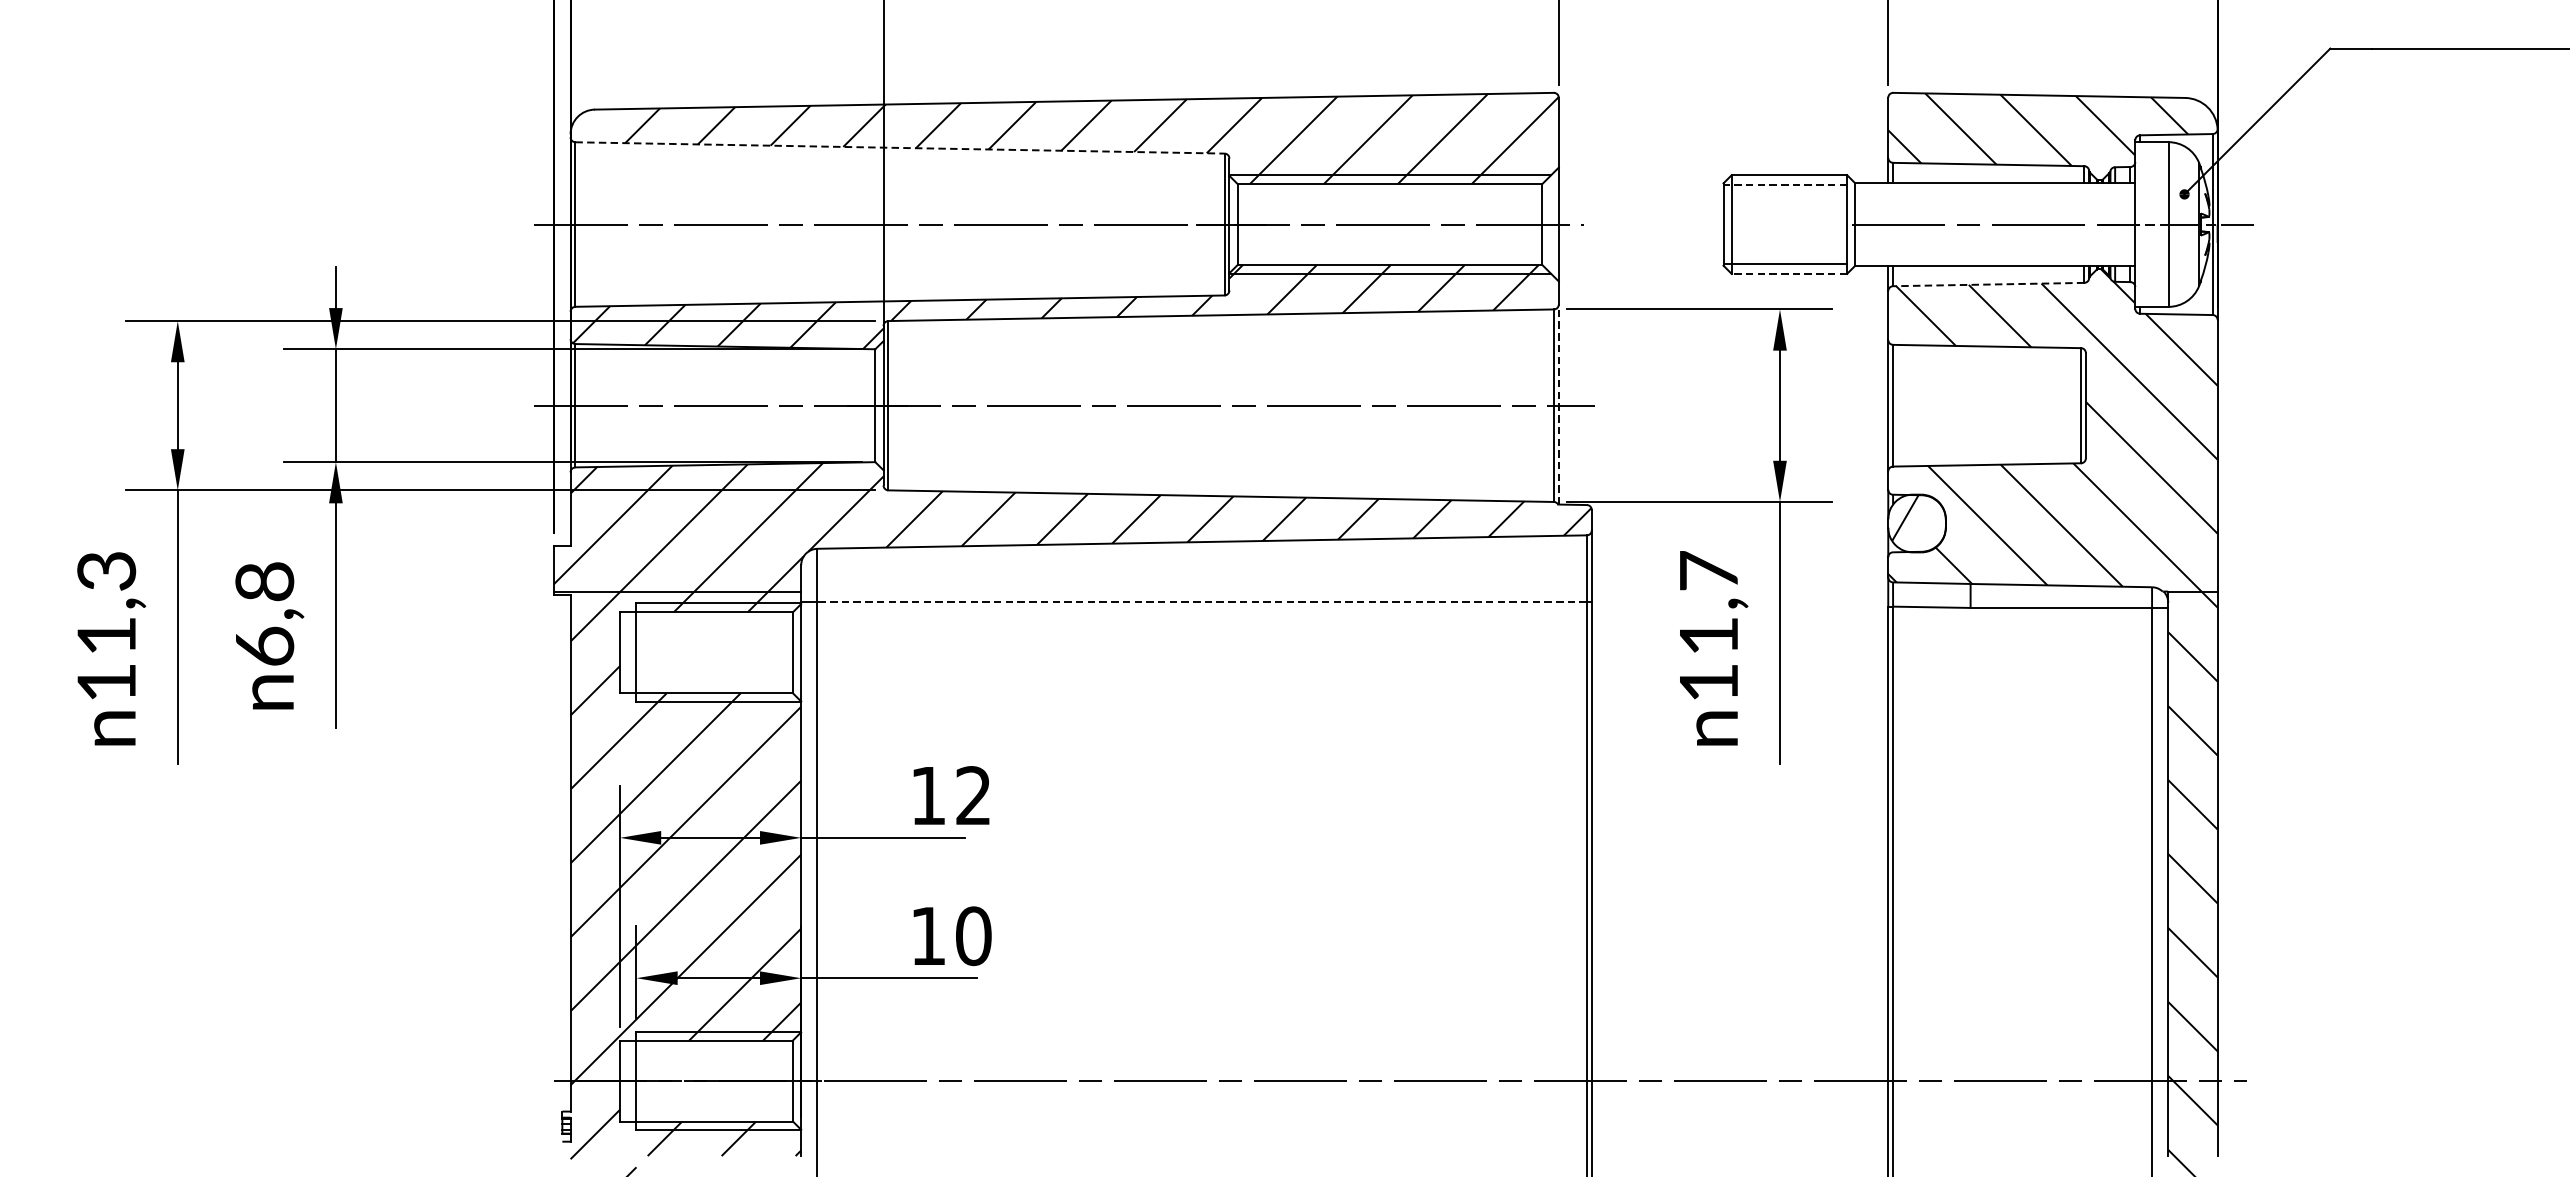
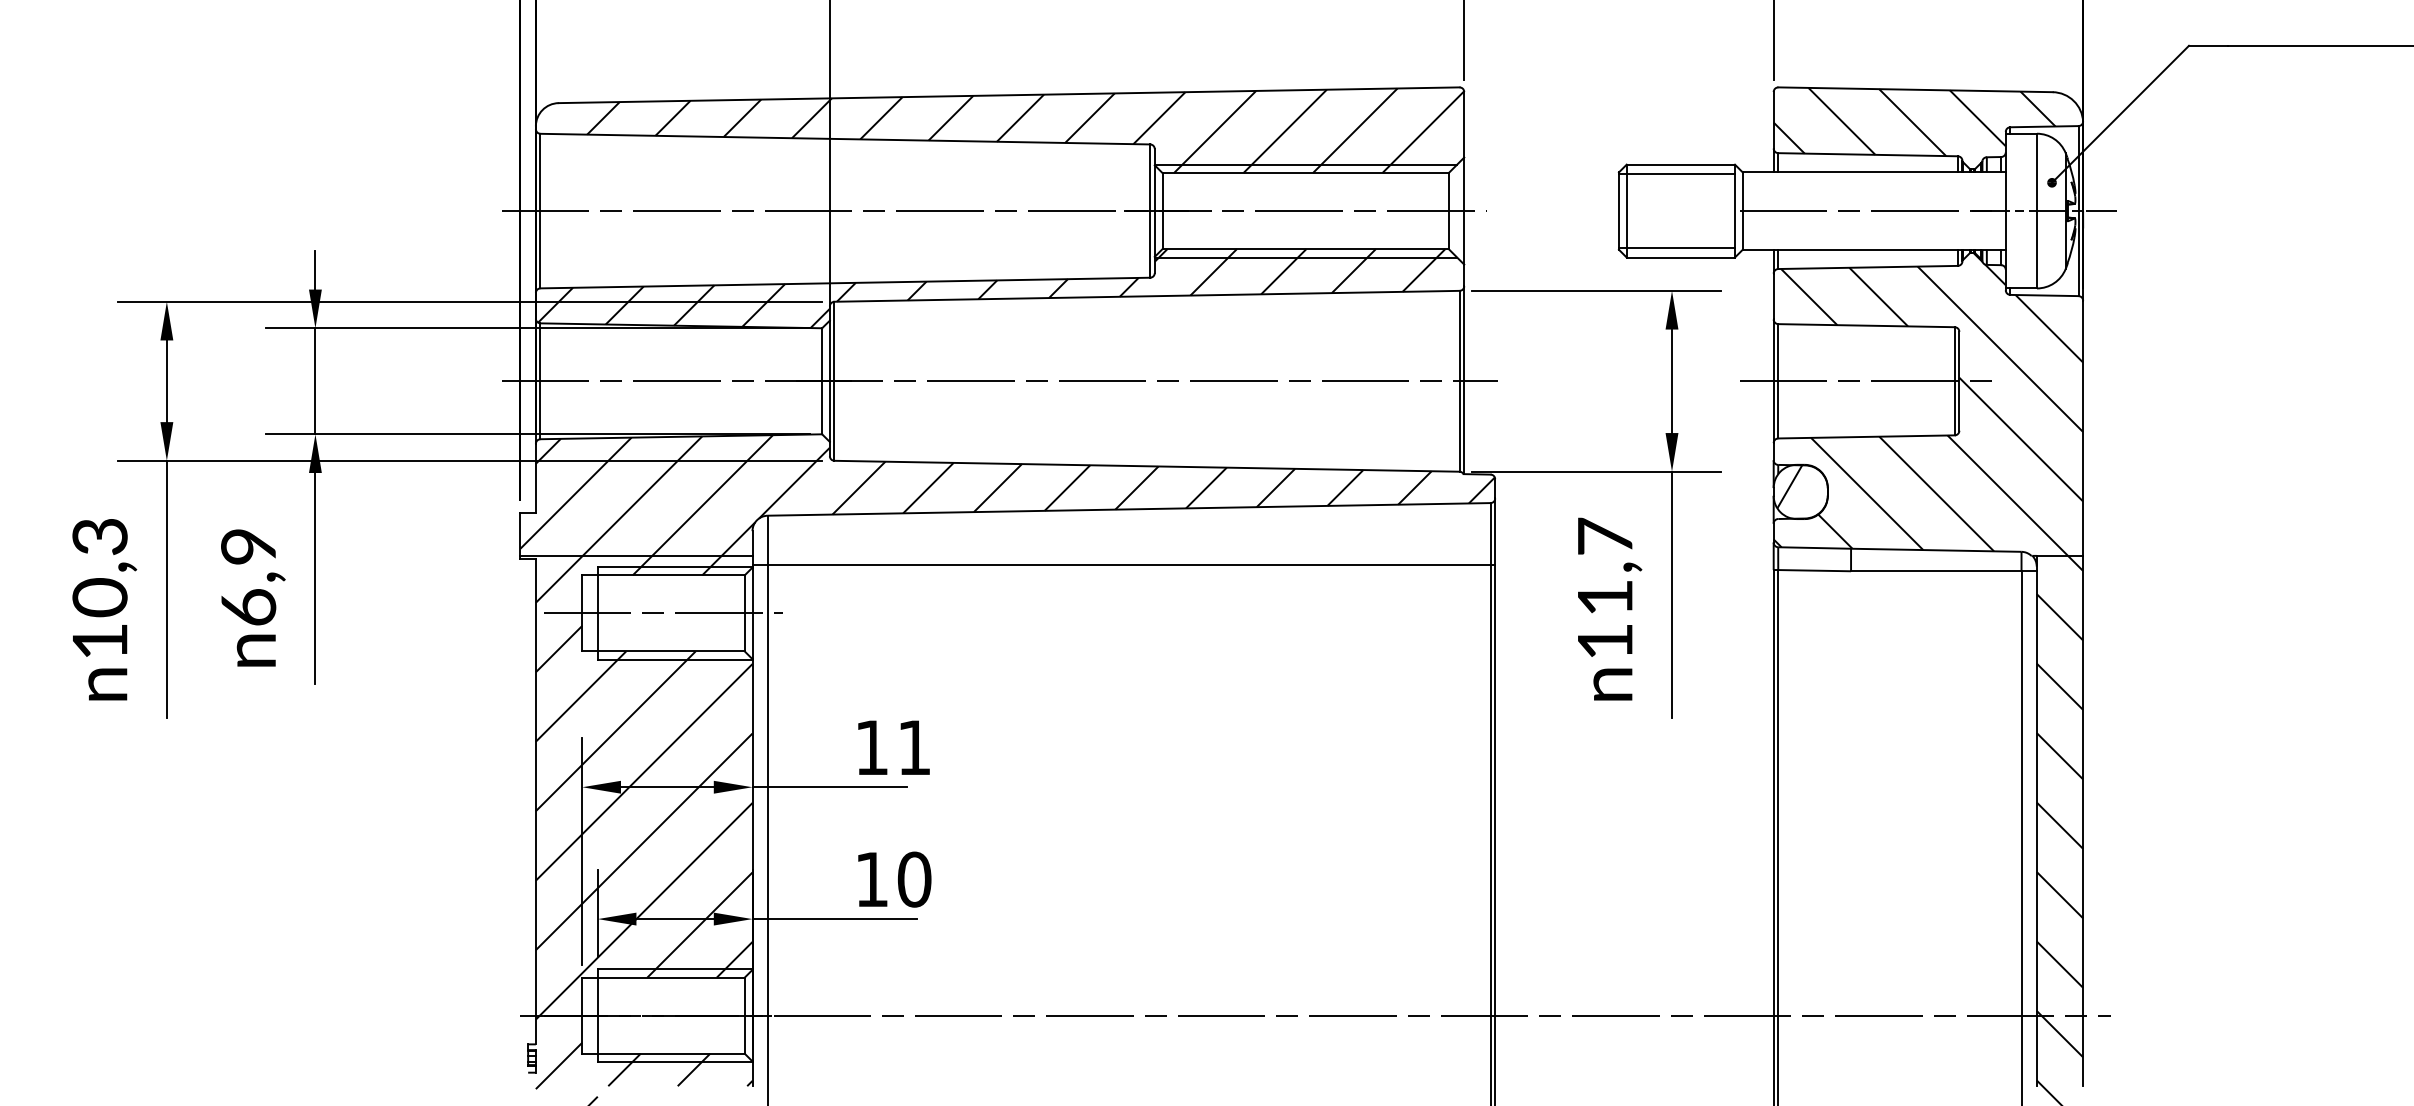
line: (900, 148) -> (845, 139), dashed -> solid
line: (1784, 184) -> (1676, 173), dashed -> solid
line: (1789, 273) -> (1680, 257), dashed -> solid
line: (1989, 284) -> (1868, 267), dashed -> solid
line: (1559, 404) -> (1464, 380), dashed -> solid
line: (1987, 405) -> (1866, 381), added
text: (265, 581) -> (249, 546), 6,8 -> 6,9
line: (1201, 601) -> (1128, 565), dashed -> solid
text: (106, 635) -> (99, 597), 11,3 -> 10,3
line: (706, 652) -> (663, 613), added
text: (972, 794) -> (913, 746), 12 -> 11

